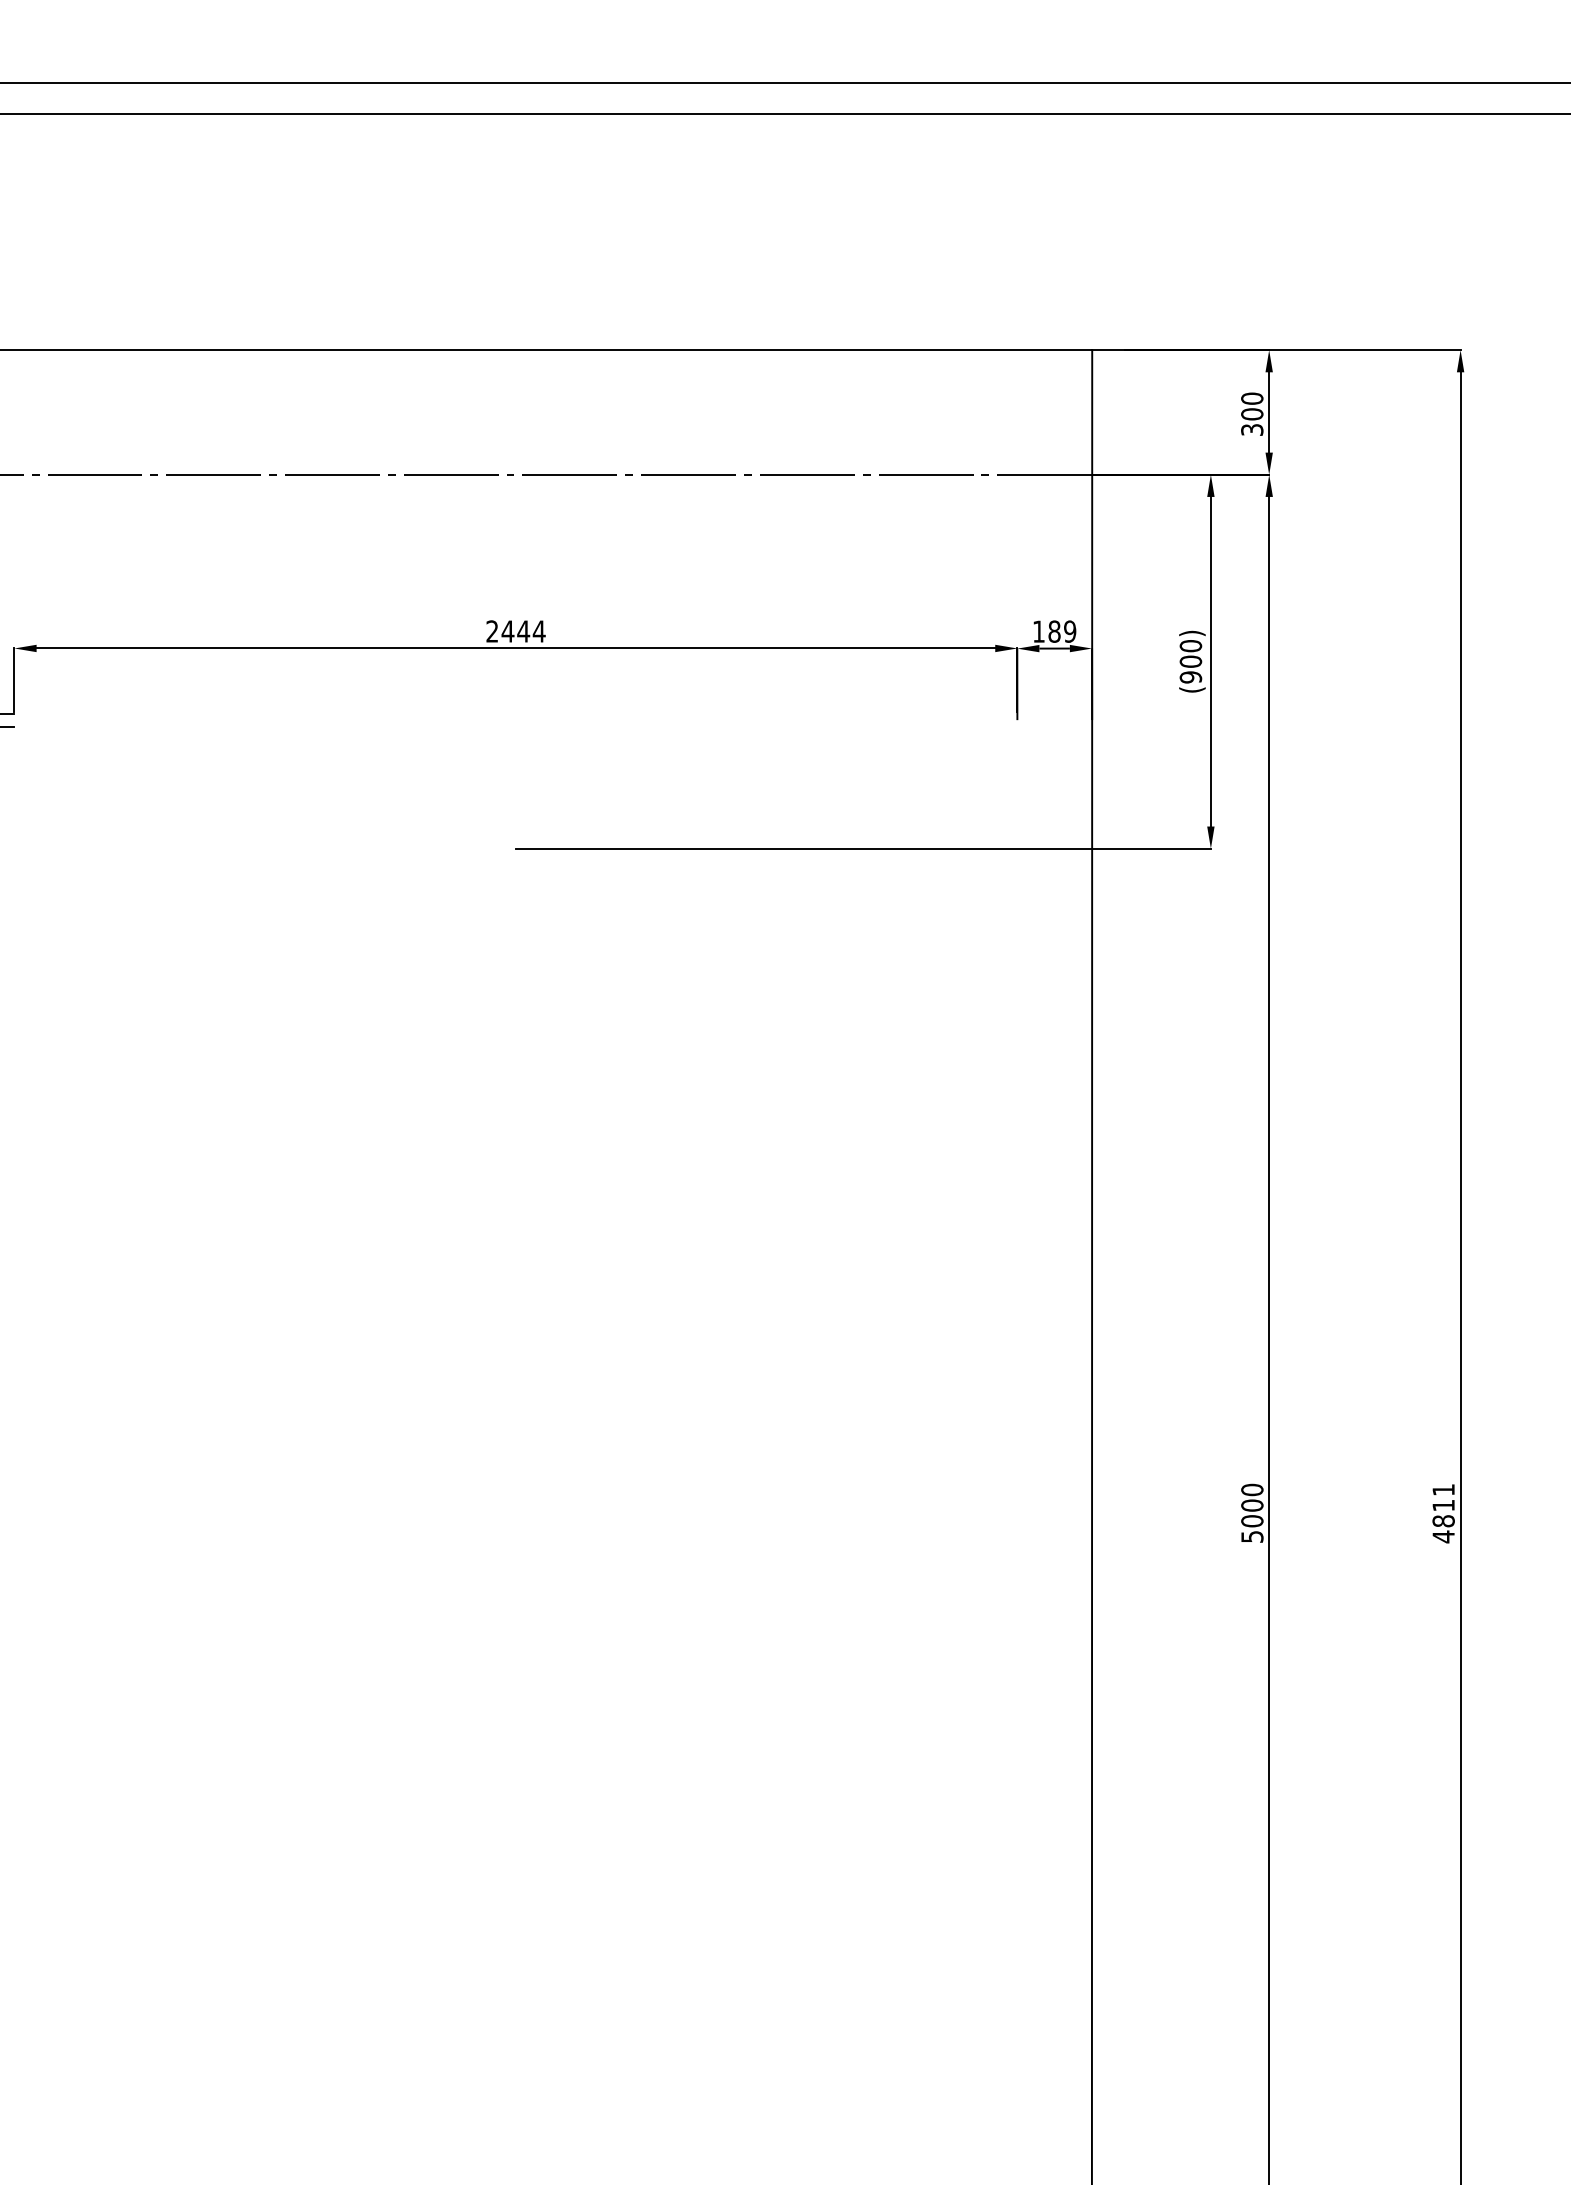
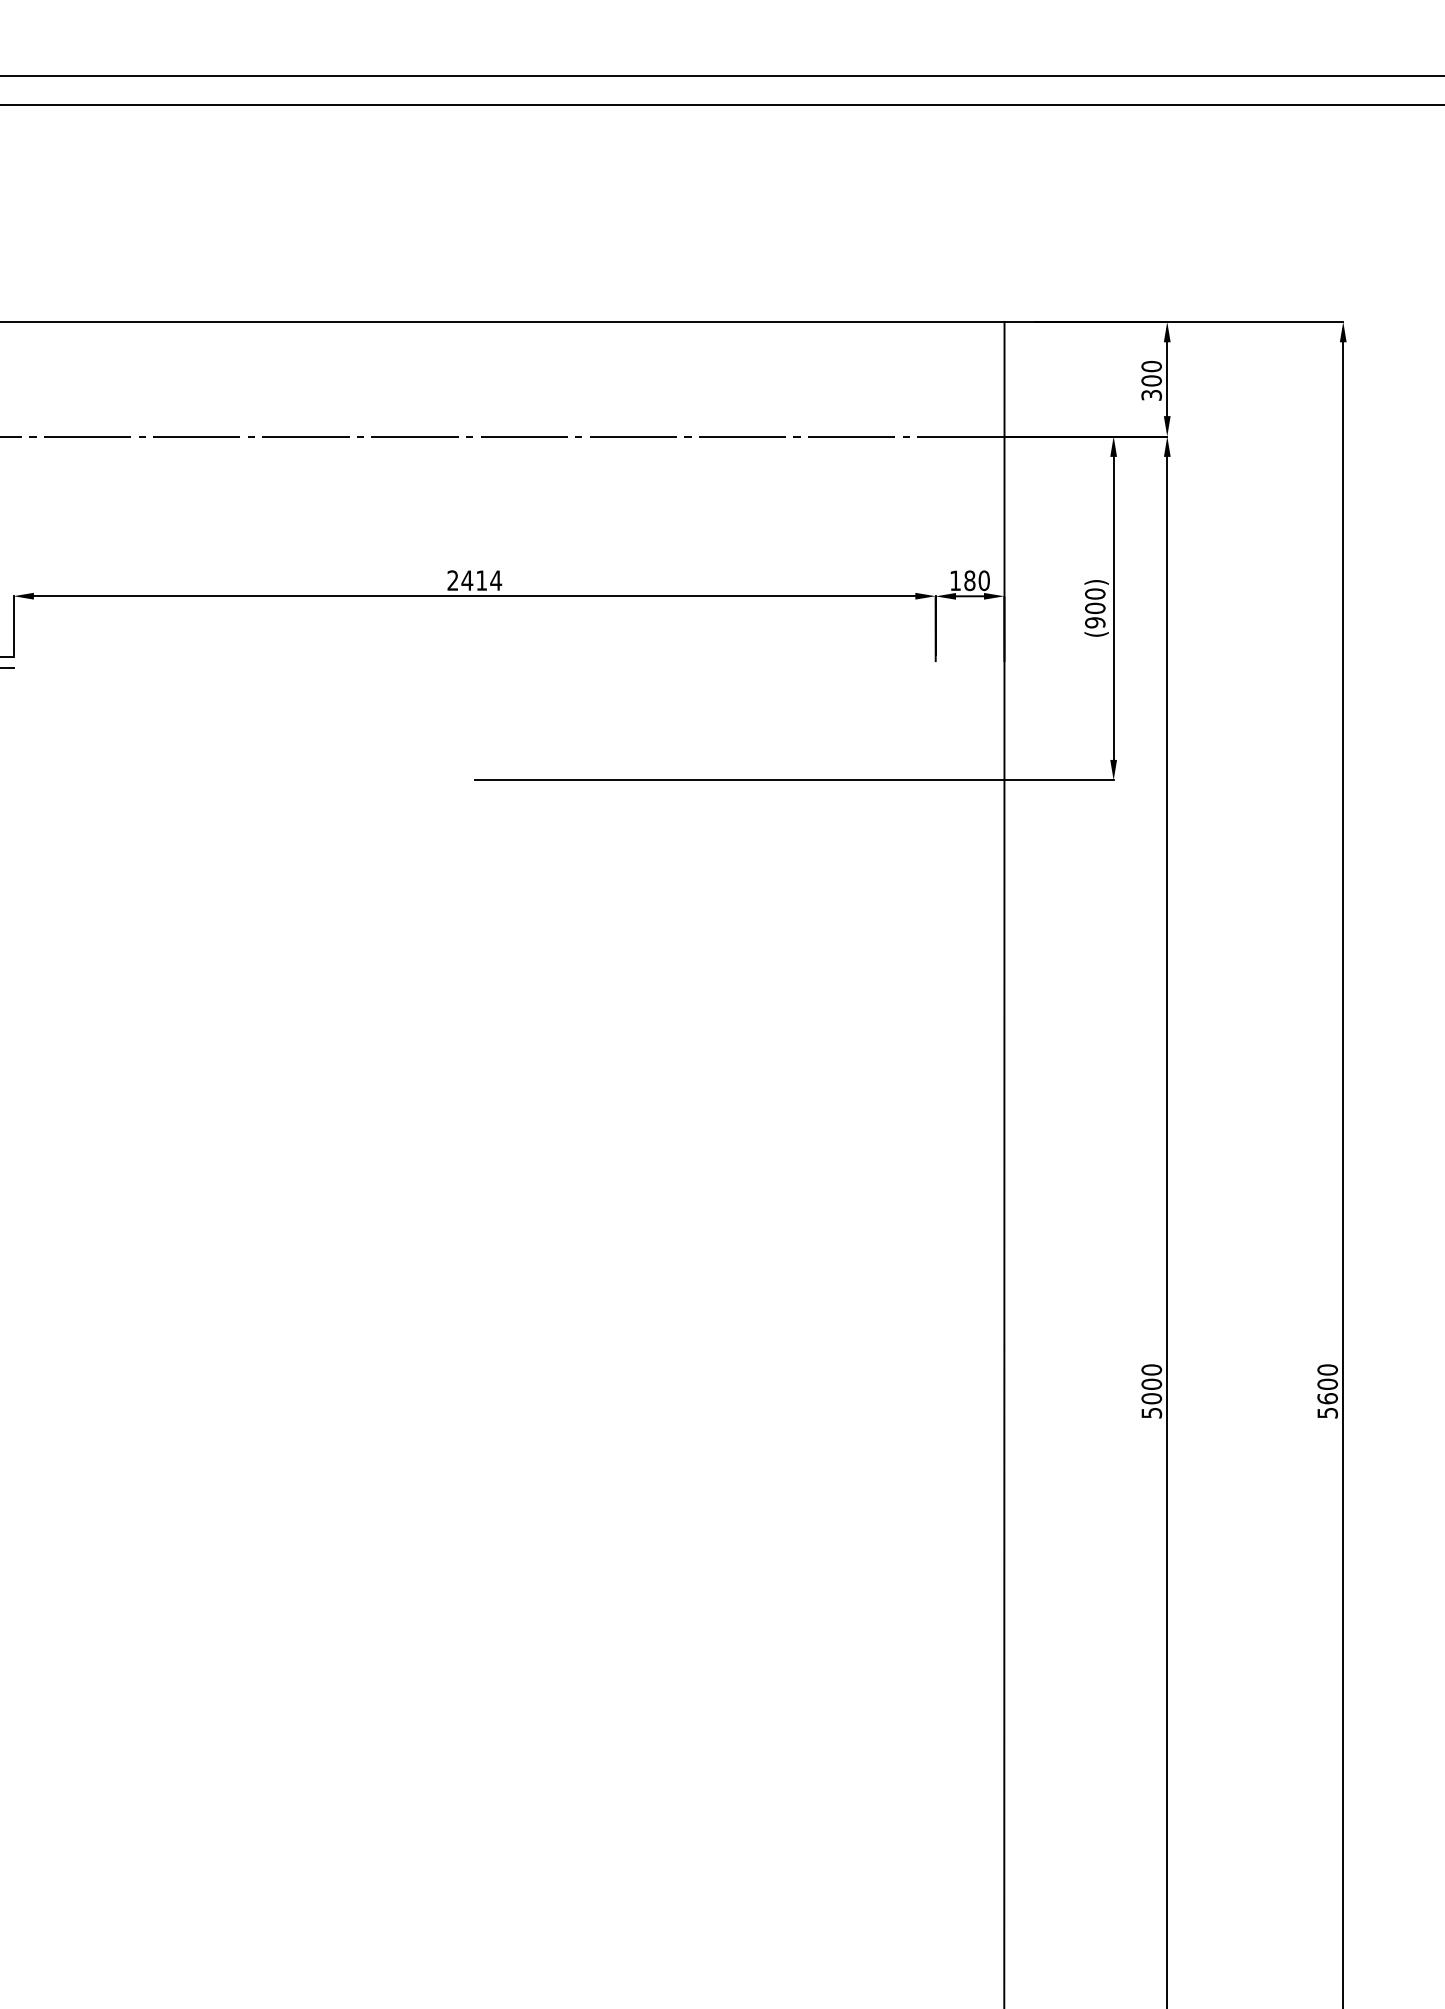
text: (523, 631) -> (481, 580), 2444 -> 2414
text: (1070, 631) -> (984, 580), 189 -> 180
text: (1443, 1513) -> (1327, 1391), 4811 -> 5600

